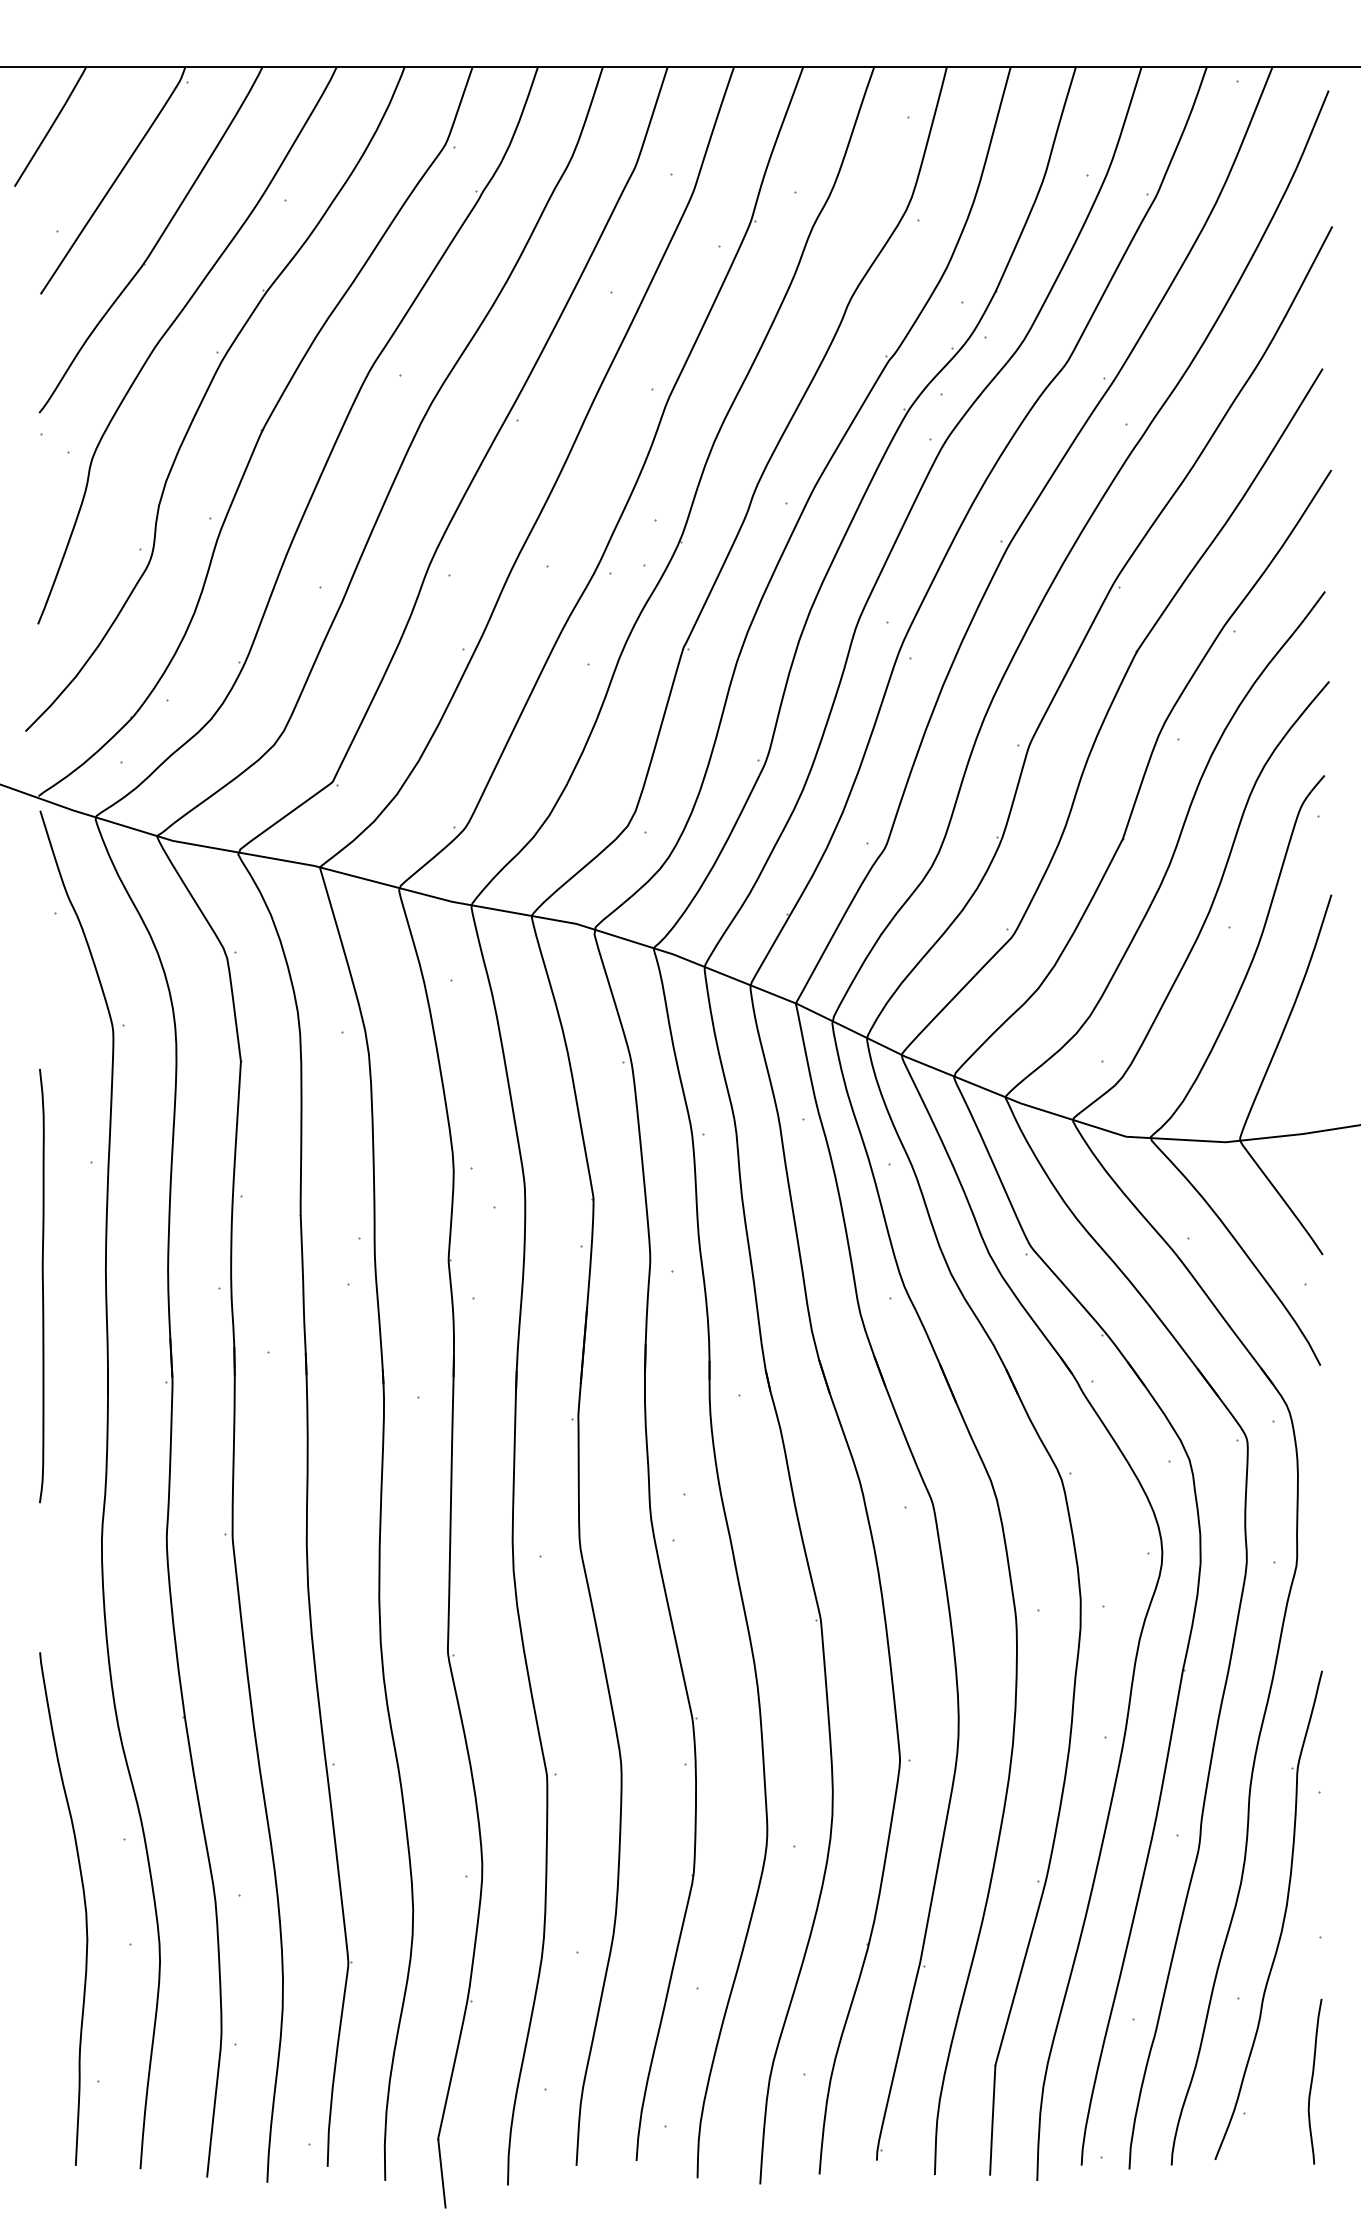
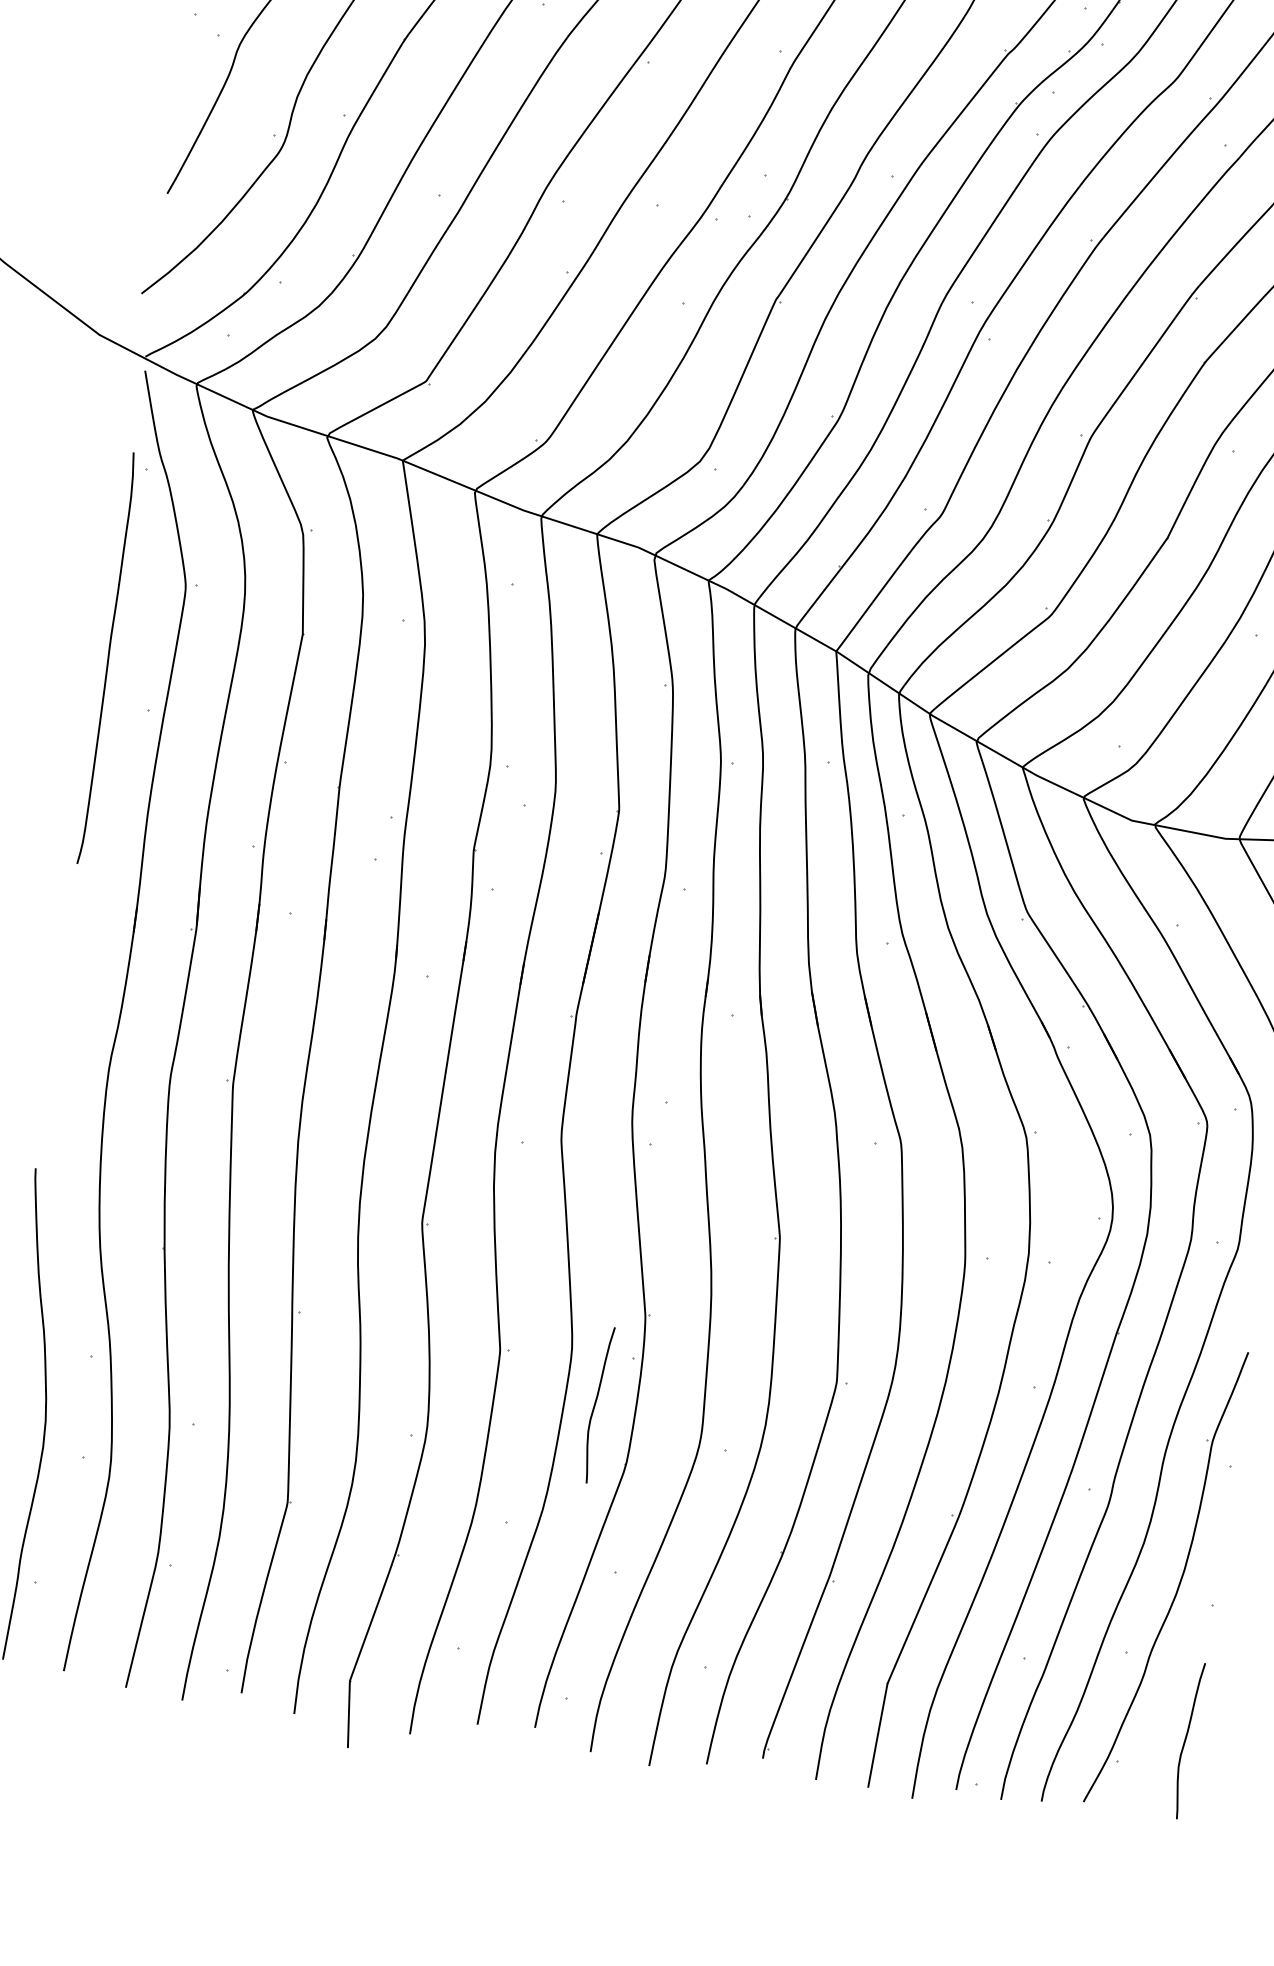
curve: (42, 1286) -> (107, 658), moved
curve: (653, 1817) -> (595, 1404), added

